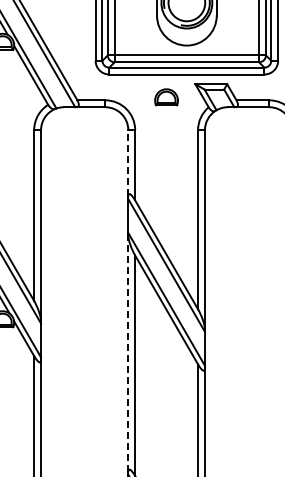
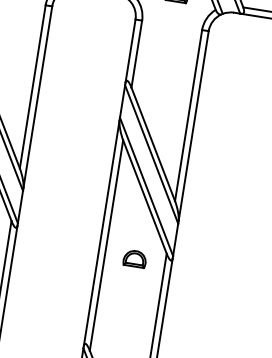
line: (128, 162) -> (130, 50), dashed -> solid
line: (128, 353) -> (101, 232), dashed -> solid
part: (166, 374) -> (135, 258), added

